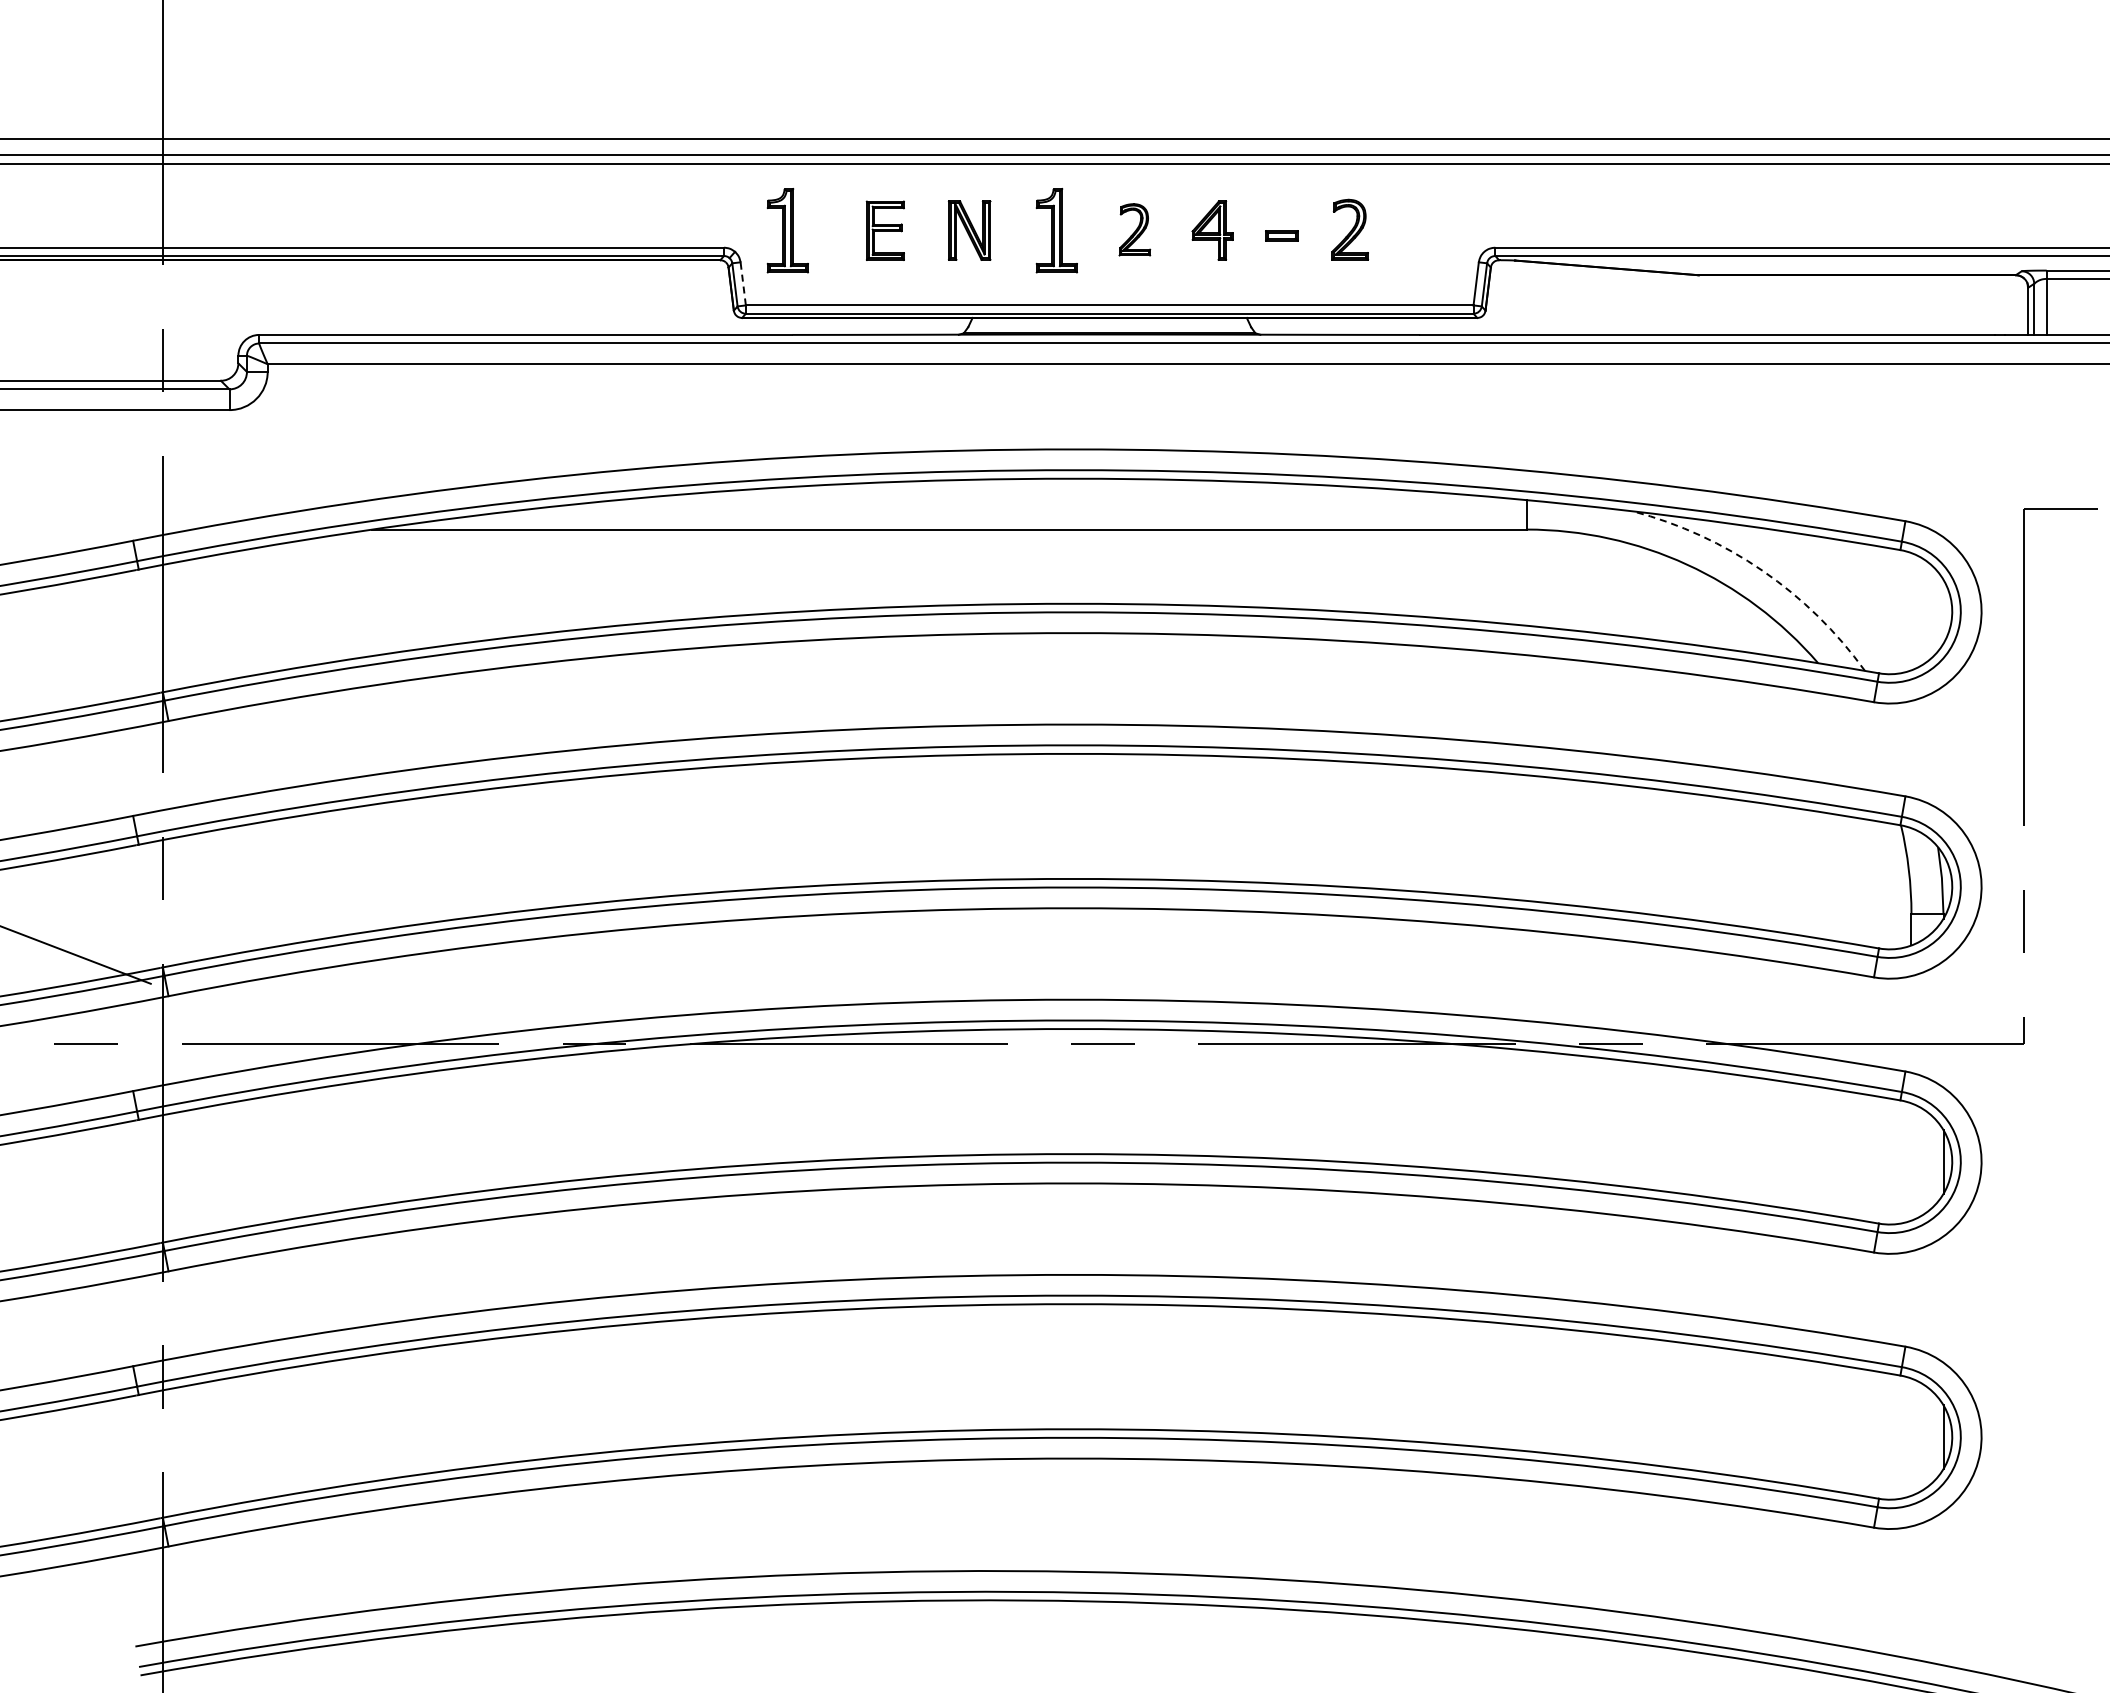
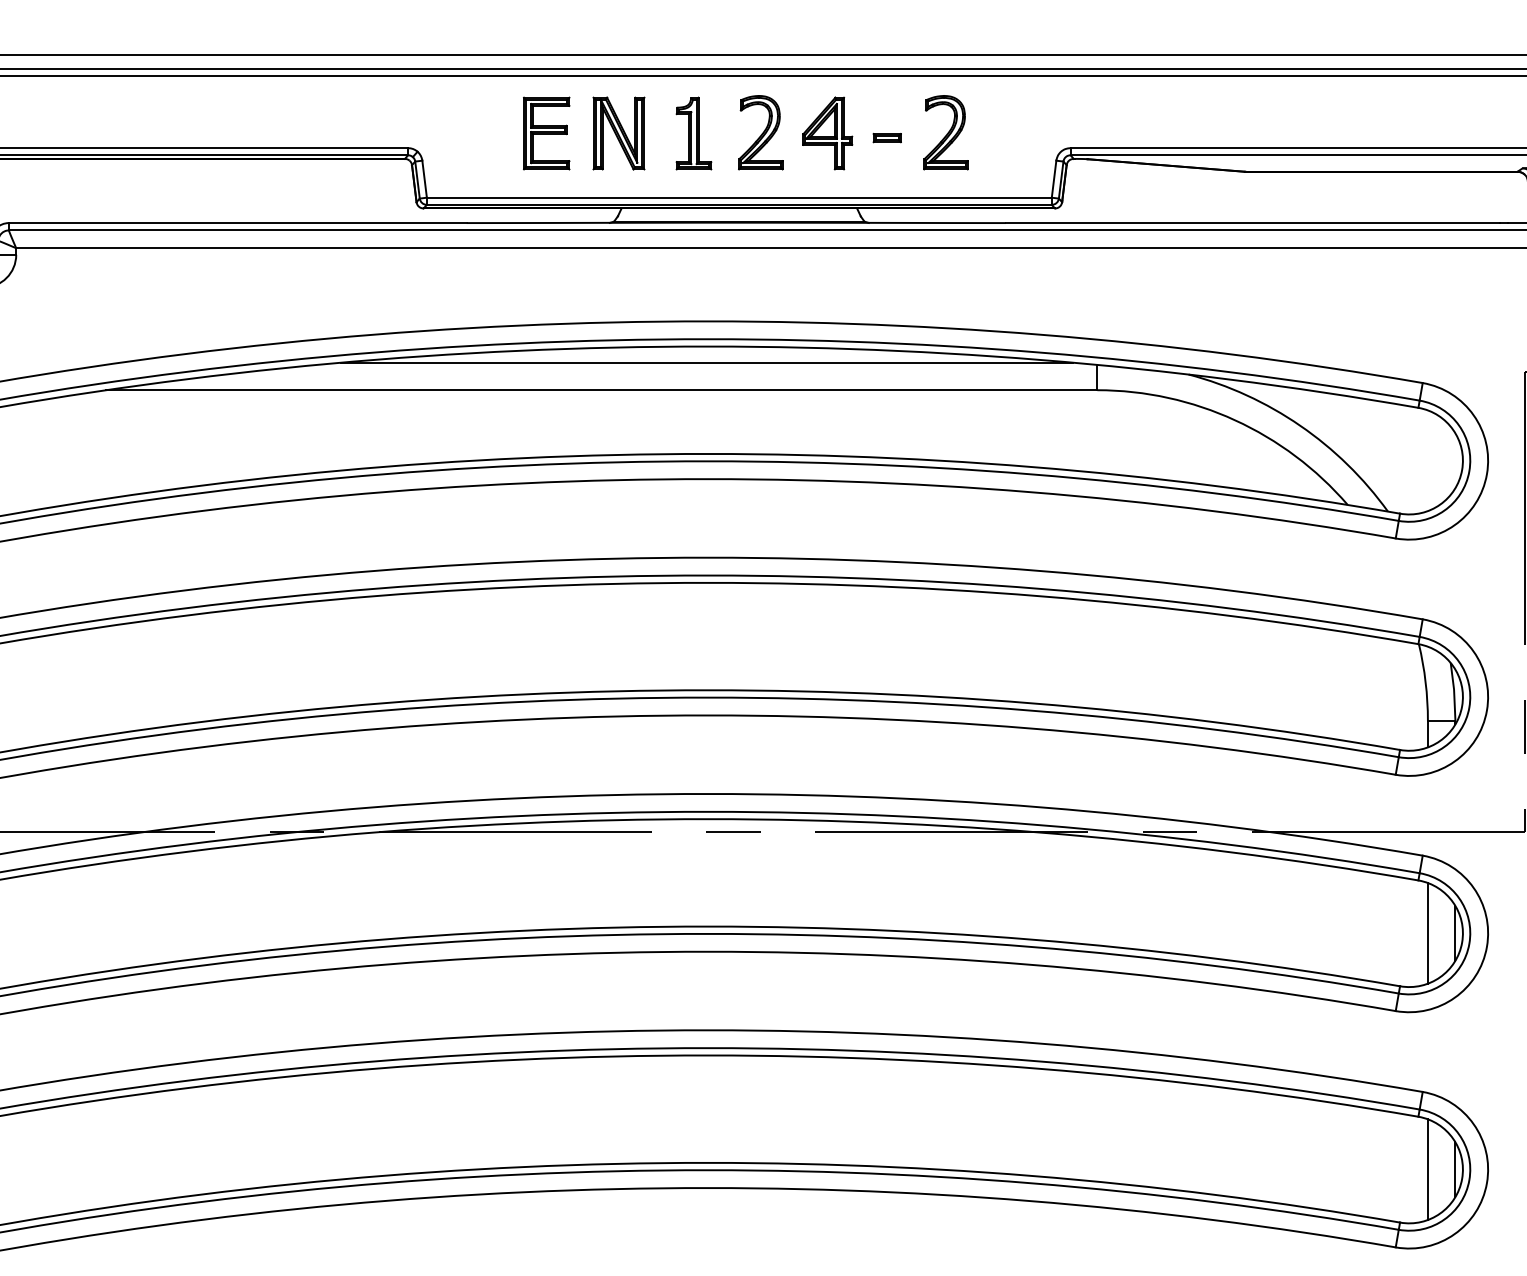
part: (1134, 229) -> (760, 132), size x1.67
part: (1349, 229) -> (945, 132), size x1.43
part: (787, 230) -> (462, 133), removed
part: (885, 230) -> (546, 133), size x1.43
part: (969, 230) -> (618, 133), size x1.43
part: (1212, 230) -> (827, 133), size x1.43
line: (743, 283) -> (424, 178), dashed -> solid
line: (1071, 497) -> (706, 362), added
arc: (1762, 570) -> (1299, 425), dashed -> solid
line: (1911, 1161) -> (1427, 932), added
line: (1911, 1436) -> (1427, 1169), added

